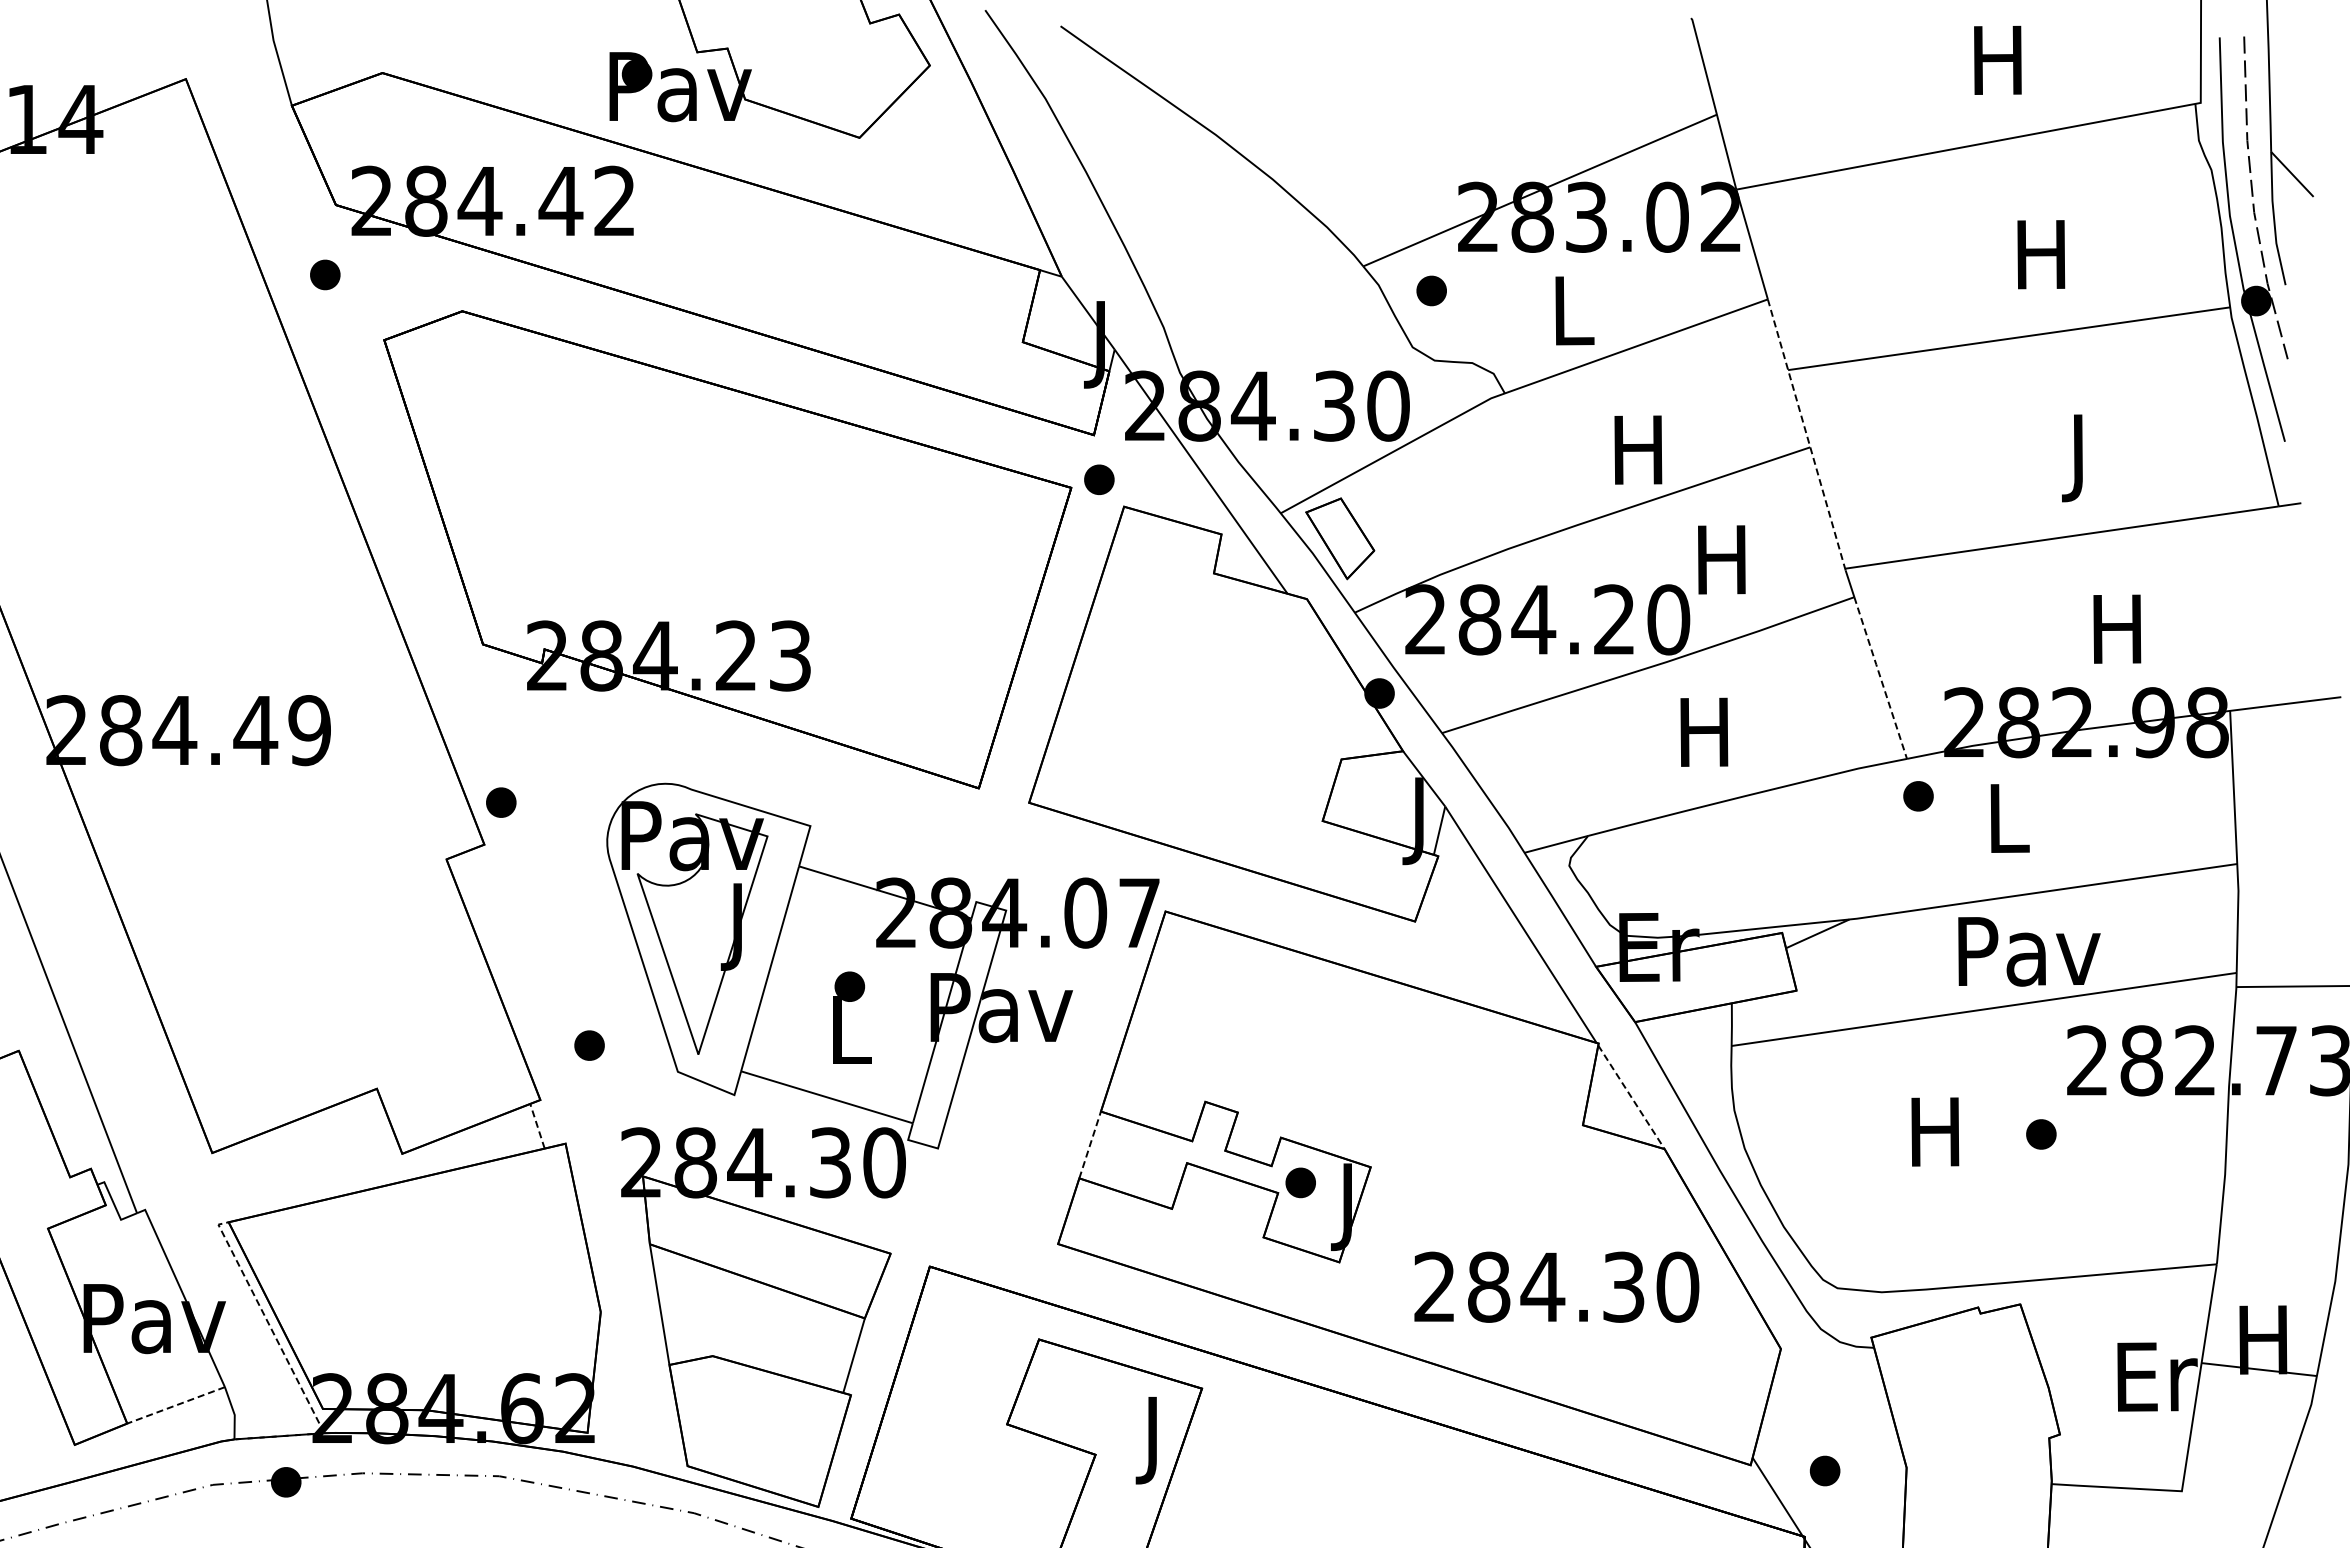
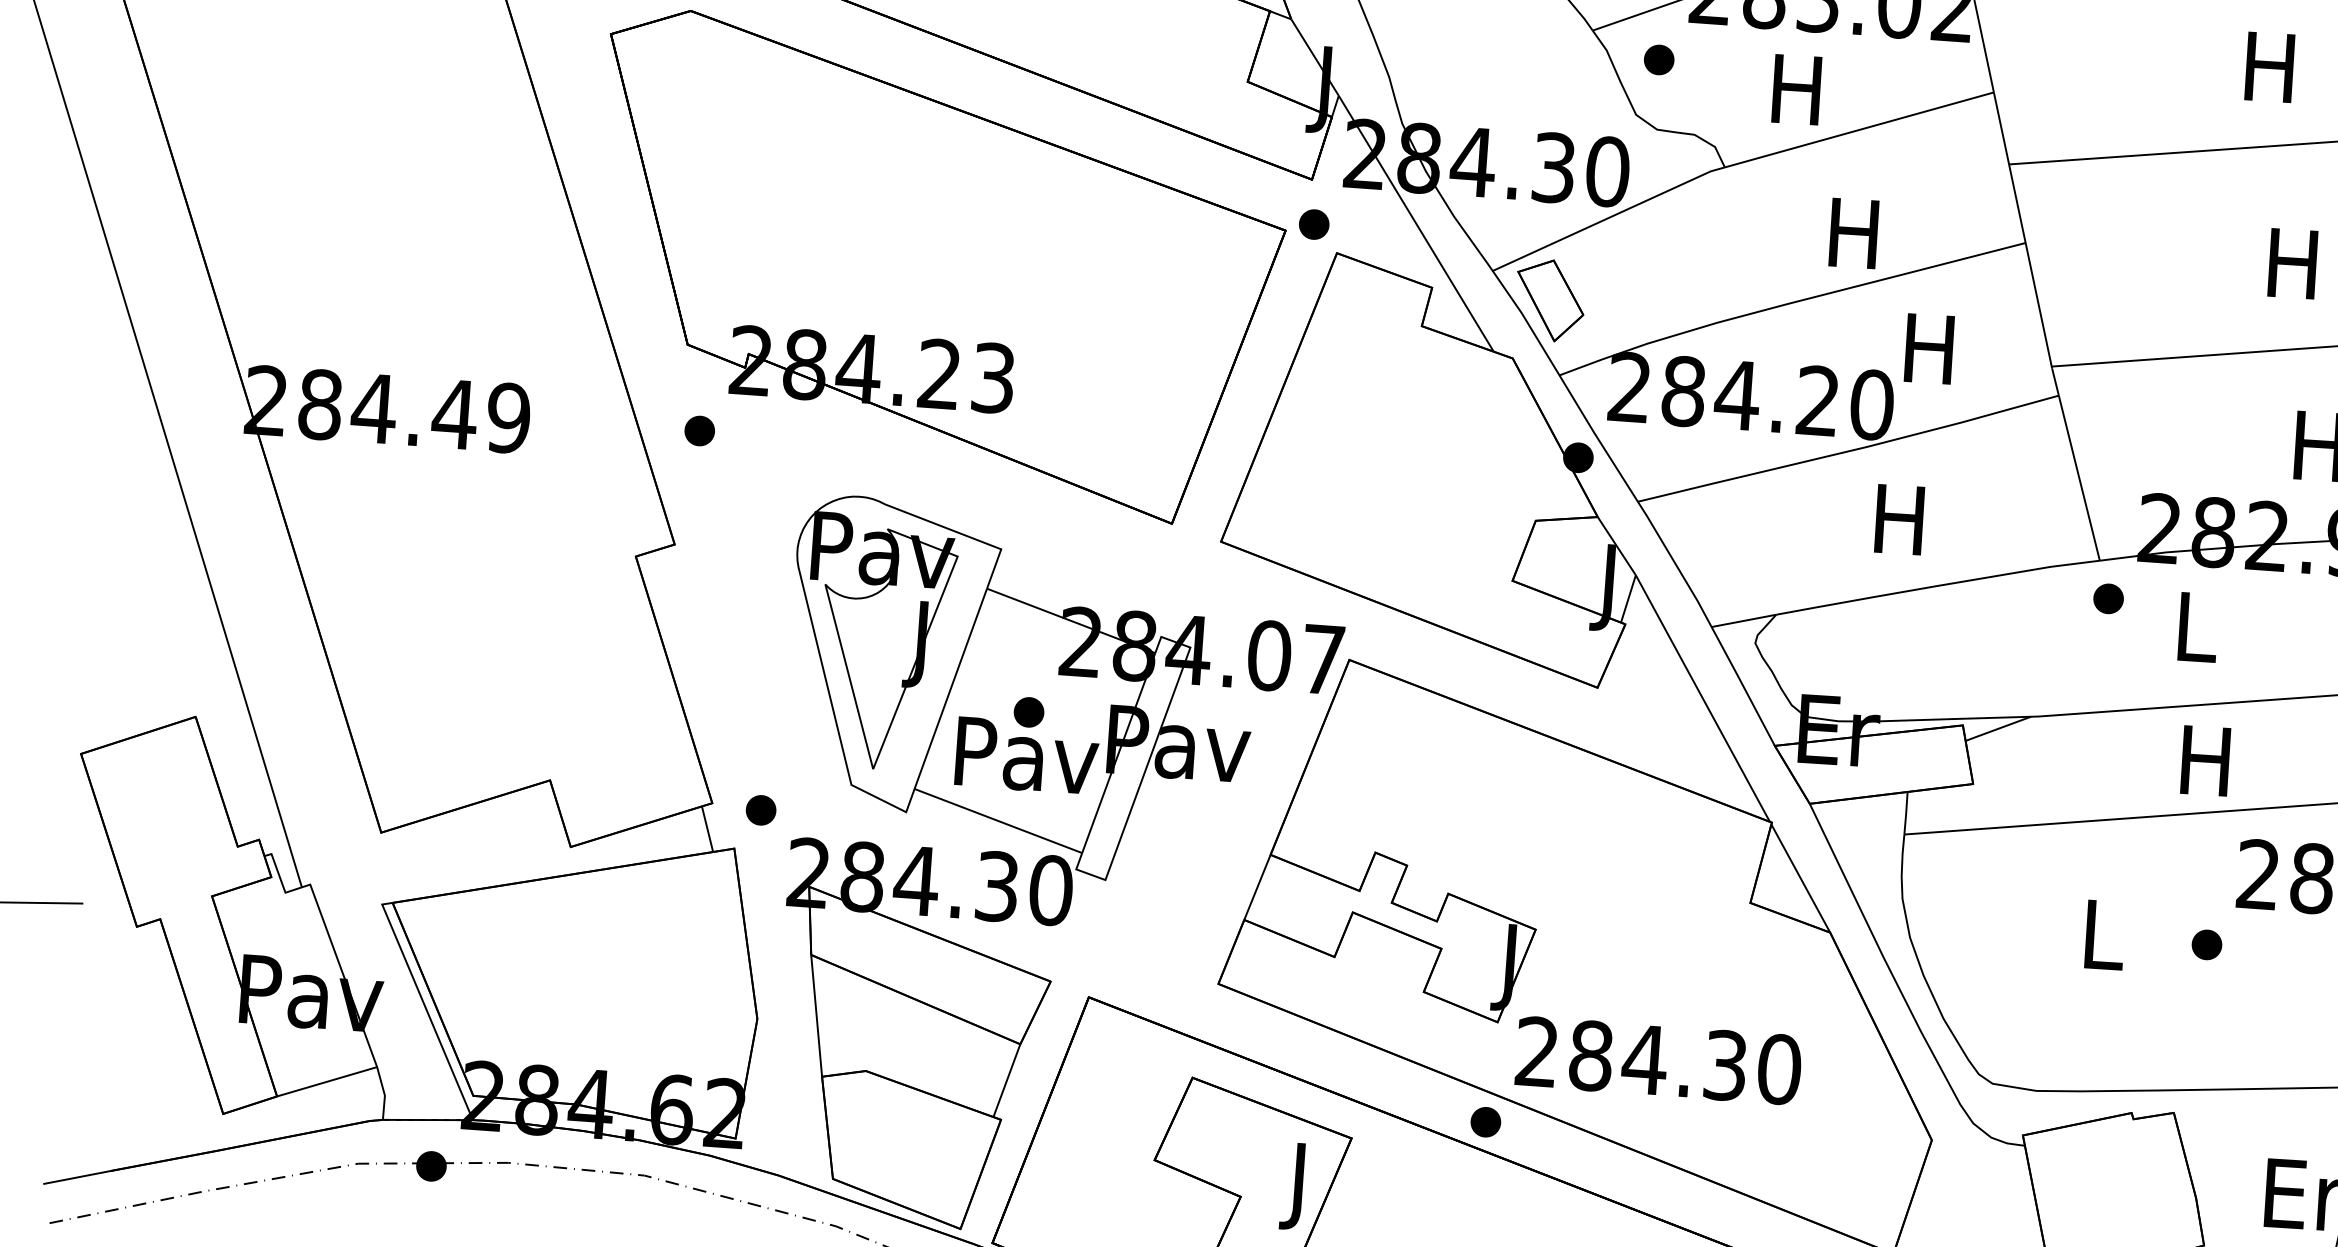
text: (1570, 310) -> (1796, 89), L -> H
line: (1806, 434) -> (2022, 229), dashed -> solid
text: (2078, 458) -> (2292, 273), J -> H
line: (1880, 677) -> (2079, 477), dashed -> solid
part: (501, 802) -> (700, 430), moved
text: (2029, 951) -> (2208, 761), Pav -> H
text: (851, 1030) -> (1027, 756), L -> Pav
part: (589, 1045) -> (761, 810), moved
line: (1631, 1097) -> (1800, 878), dashed -> solid
line: (537, 1125) -> (707, 828), dashed -> solid
text: (1935, 1131) -> (2101, 934), H -> L
line: (1090, 1144) -> (1257, 886), dashed -> solid
part: (1300, 1182) -> (1485, 1121), moved
text: (1556, 1286) -> (1658, 1060), moved
line: (268, 1323) -> (425, 1006), dashed -> solid
line: (175, 1405) -> (326, 1081), dashed -> solid

